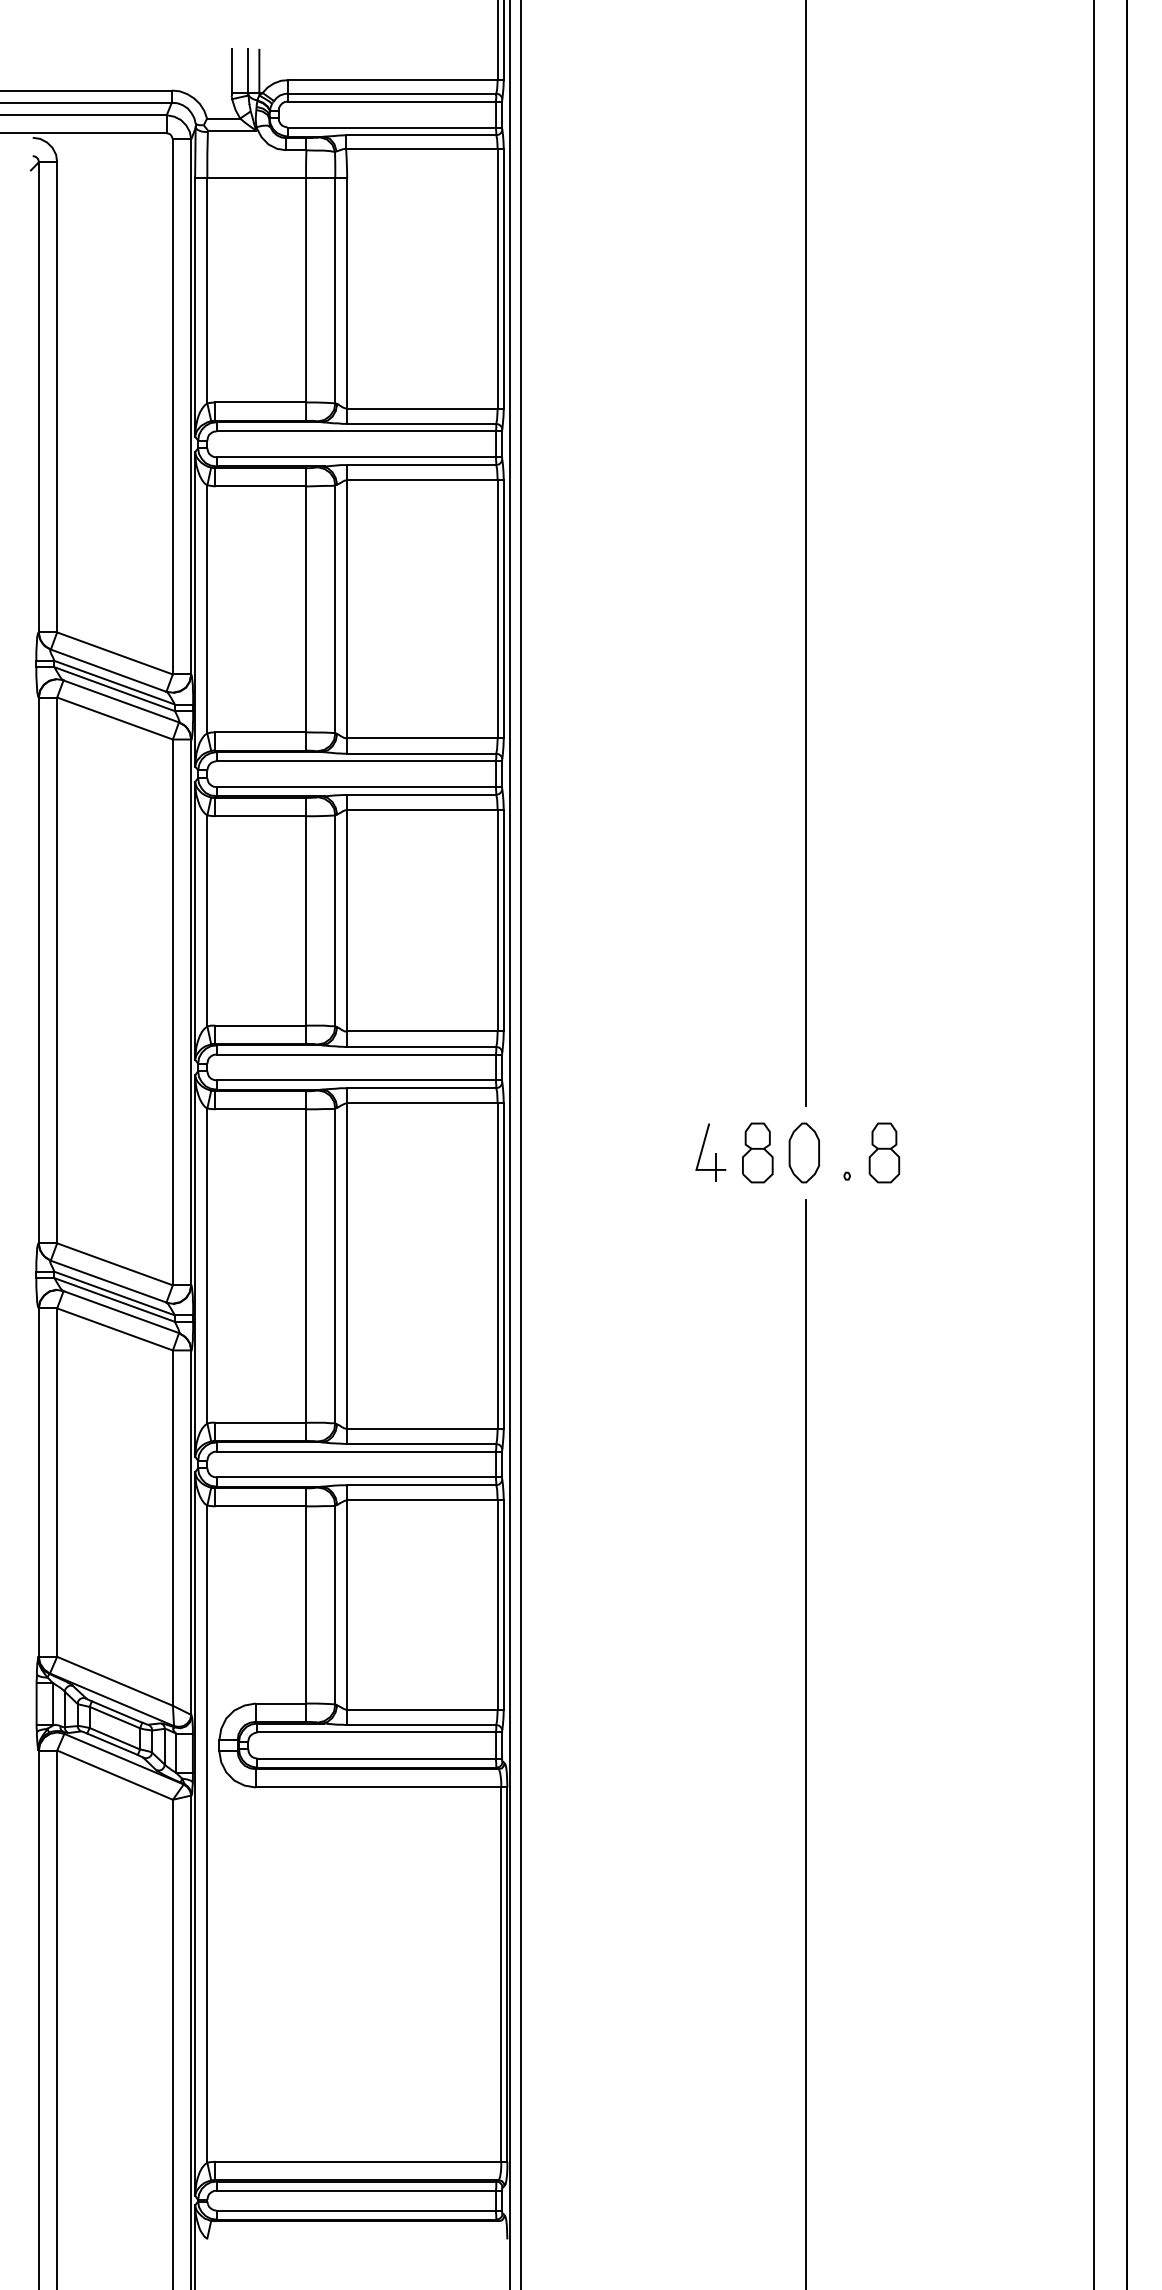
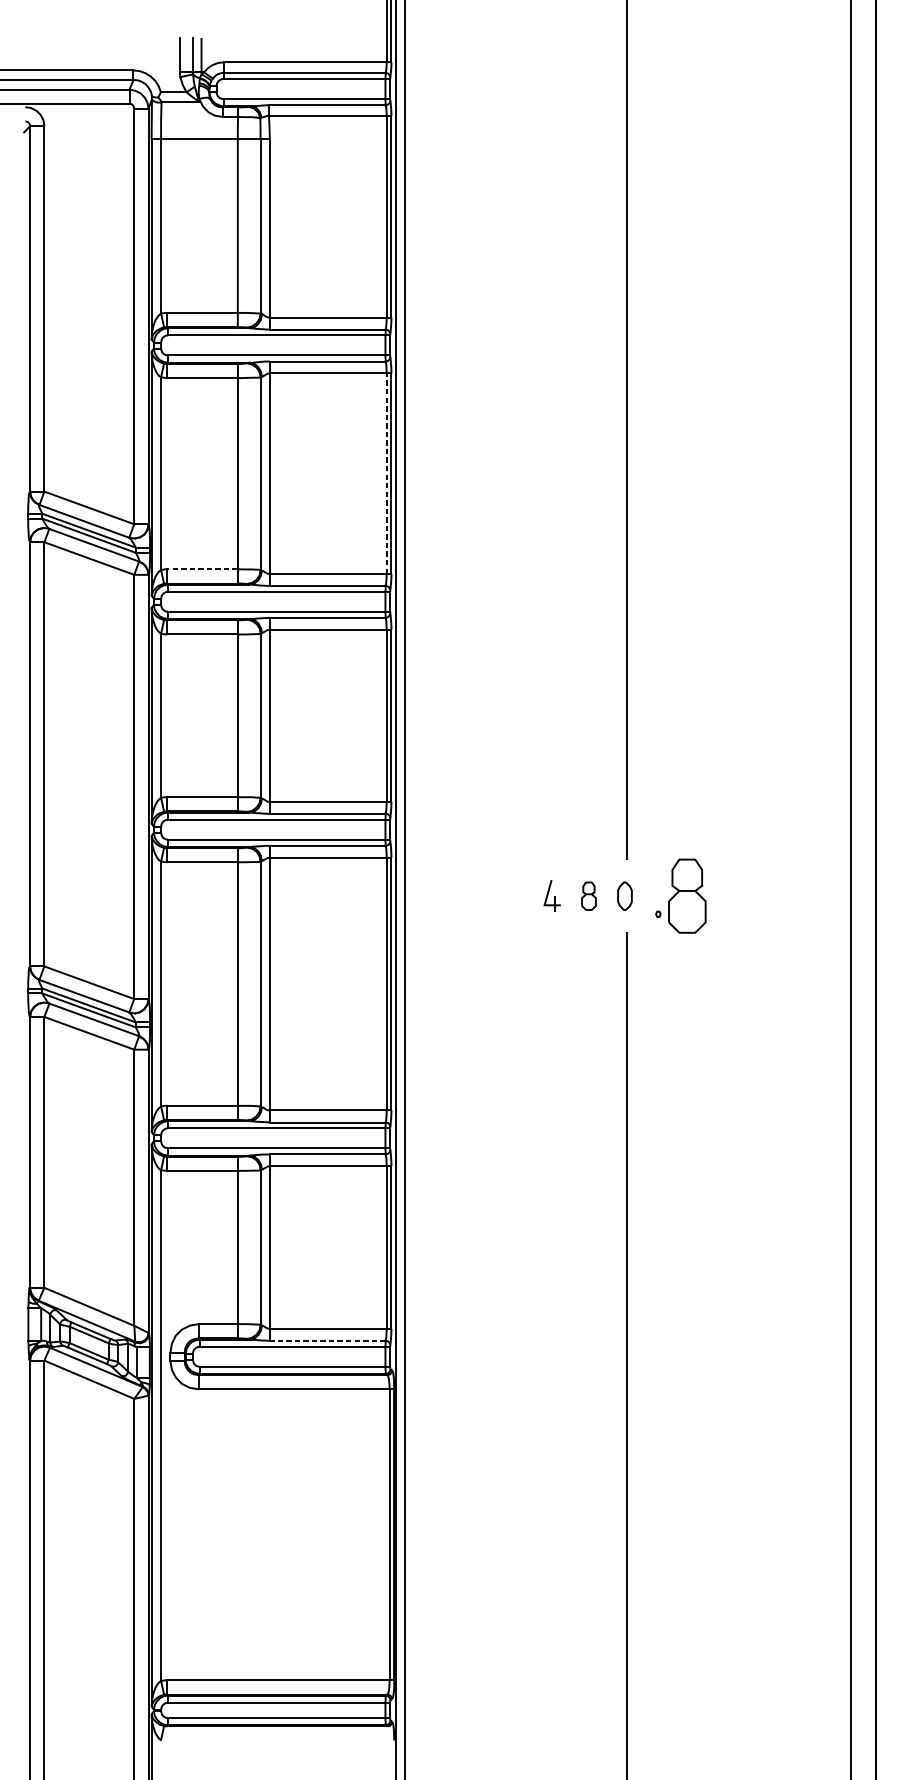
line: (497, 608) -> (386, 473), solid -> dashed
line: (260, 732) -> (202, 569), solid -> dashed
part: (710, 1152) -> (552, 895), size x0.7
part: (757, 1152) -> (588, 895), size x0.6
part: (803, 1152) -> (624, 895), size x0.6
part: (884, 1152) -> (687, 895), size x1.6
line: (421, 1724) -> (327, 1340), solid -> dashed

